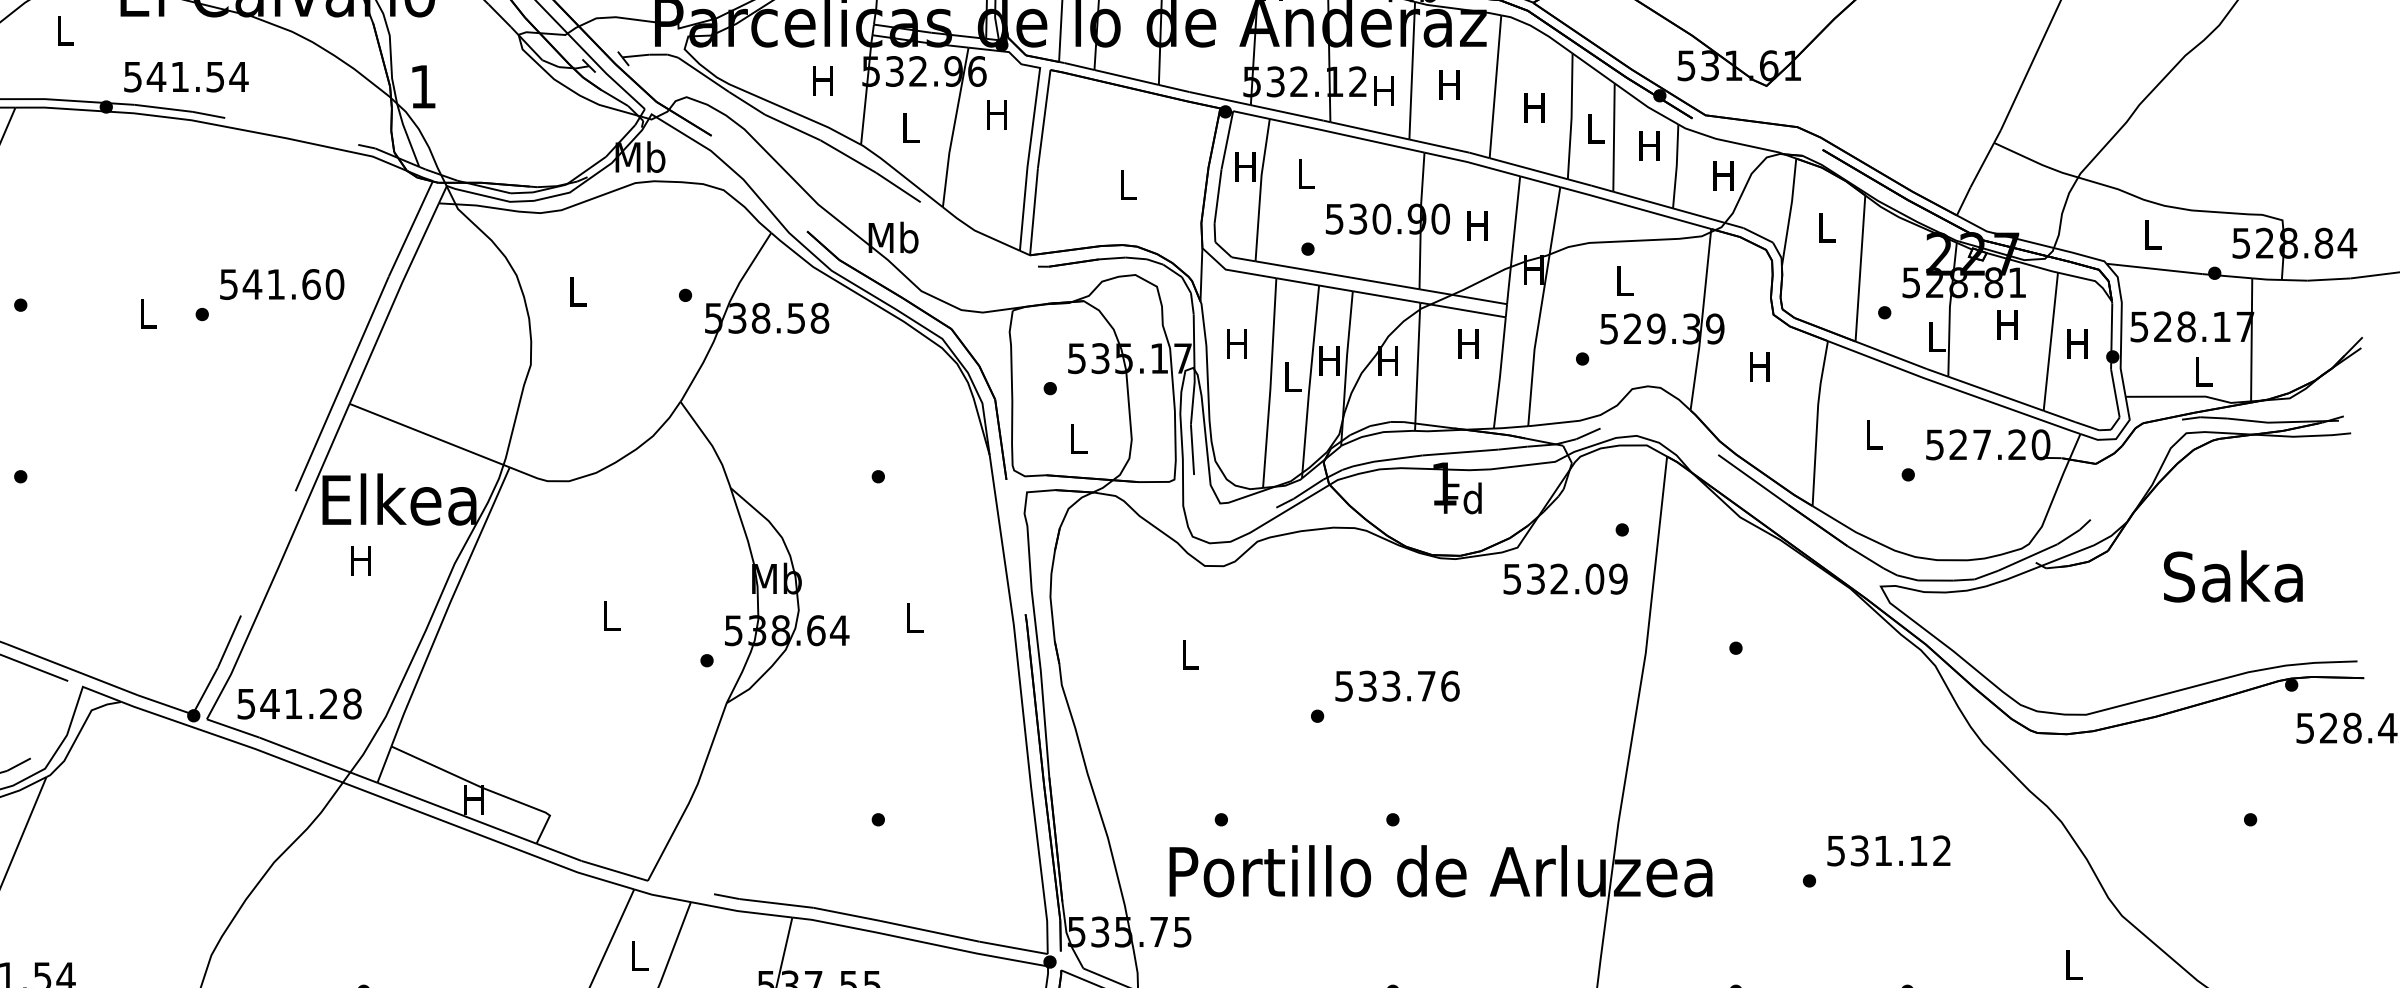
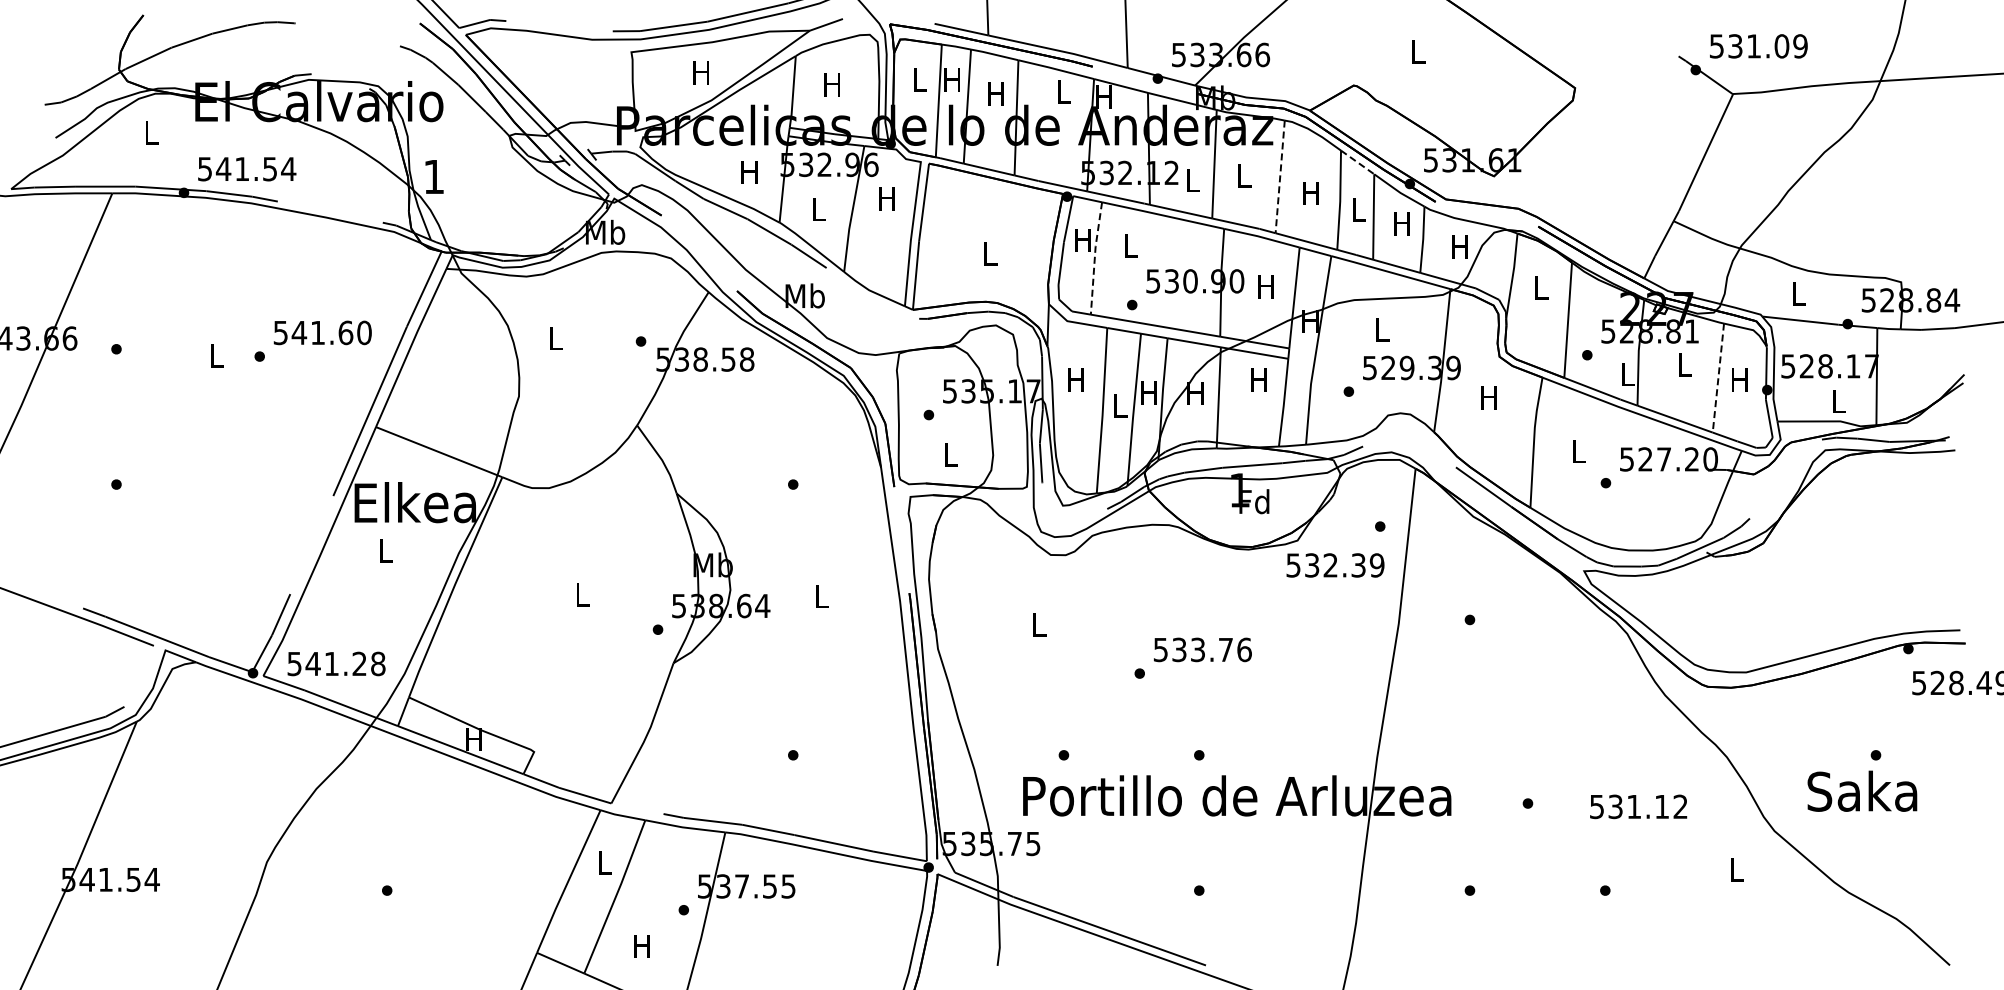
line: (1594, 68) -> (1358, 162), solid -> dashed
text: (1448, 85) -> (1243, 175), H -> L
line: (1495, 86) -> (1280, 176), solid -> dashed
text: (1383, 91) -> (1191, 180), H -> L
line: (1260, 190) -> (1094, 258), solid -> dashed
text: (2006, 324) -> (1683, 364), H -> L
line: (2050, 342) -> (1718, 378), solid -> dashed
text: (360, 560) -> (384, 550), H -> L
text: (2233, 575) -> (1862, 790), moved
text: (1594, 579) -> (1358, 565), 532.09 -> 532.39
text: (1888, 850) -> (1638, 806), moved

